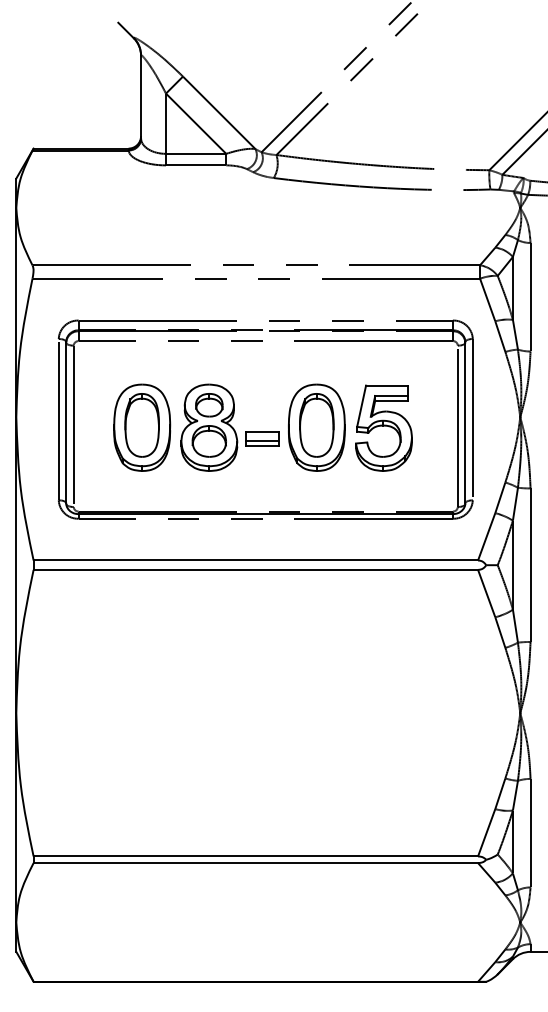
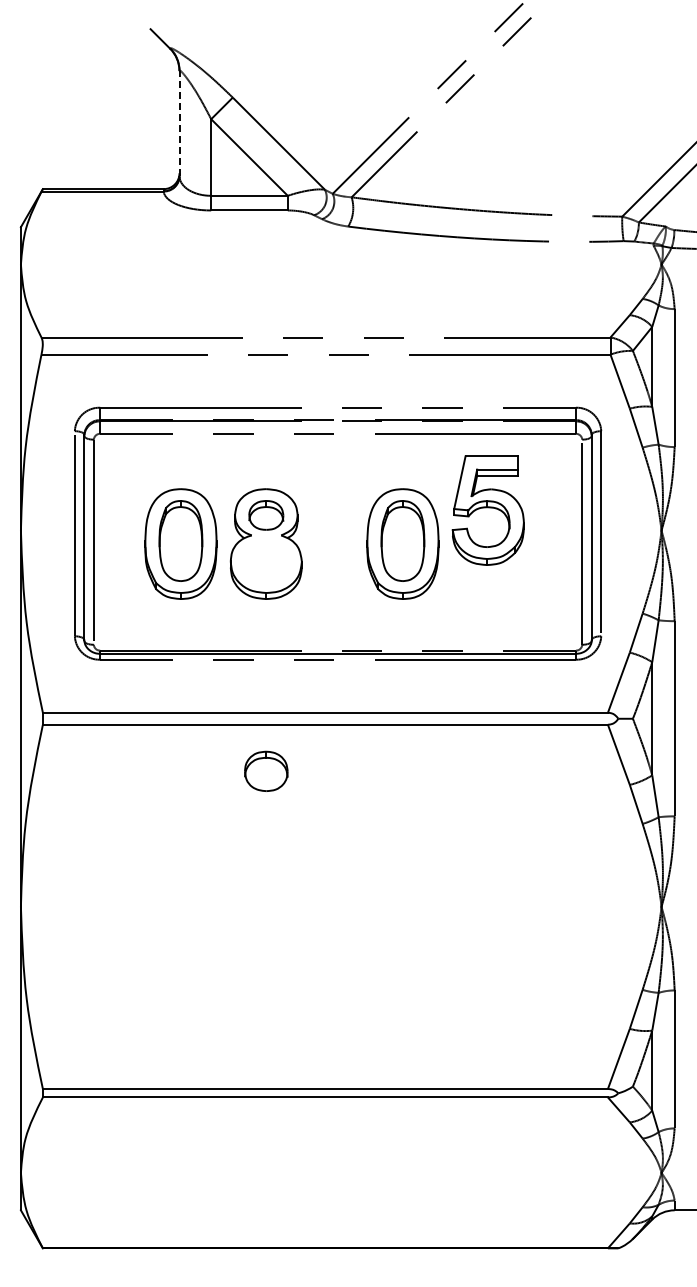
line: (141, 96) -> (179, 123), solid -> dashed
part: (383, 428) -> (487, 510), moved
part: (262, 439) -> (333, 558), removed
part: (209, 440) -> (266, 770), moved

